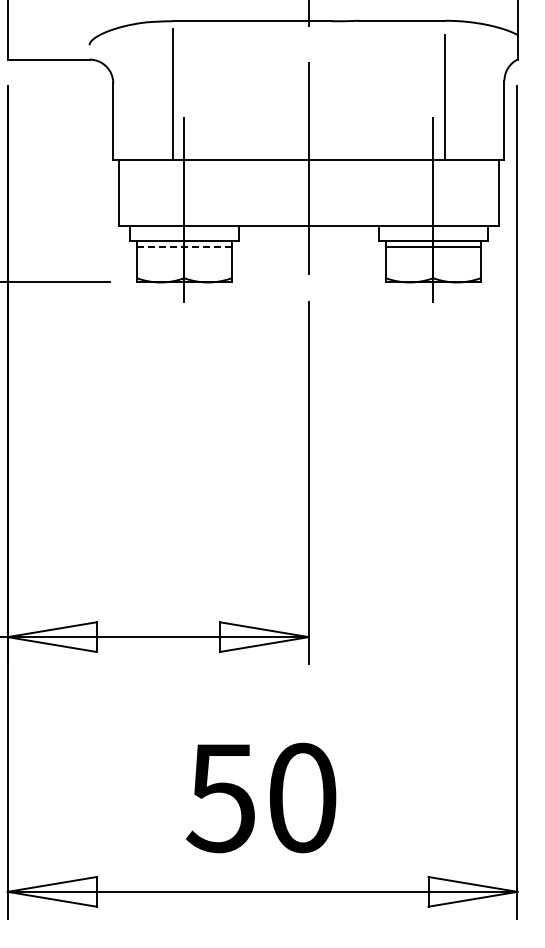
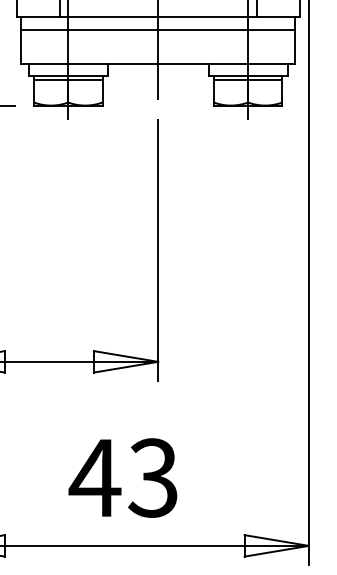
line: (308, 178) -> (157, 30), added
line: (184, 246) -> (68, 79), dashed -> solid
text: (260, 797) -> (123, 477), 50 -> 43

